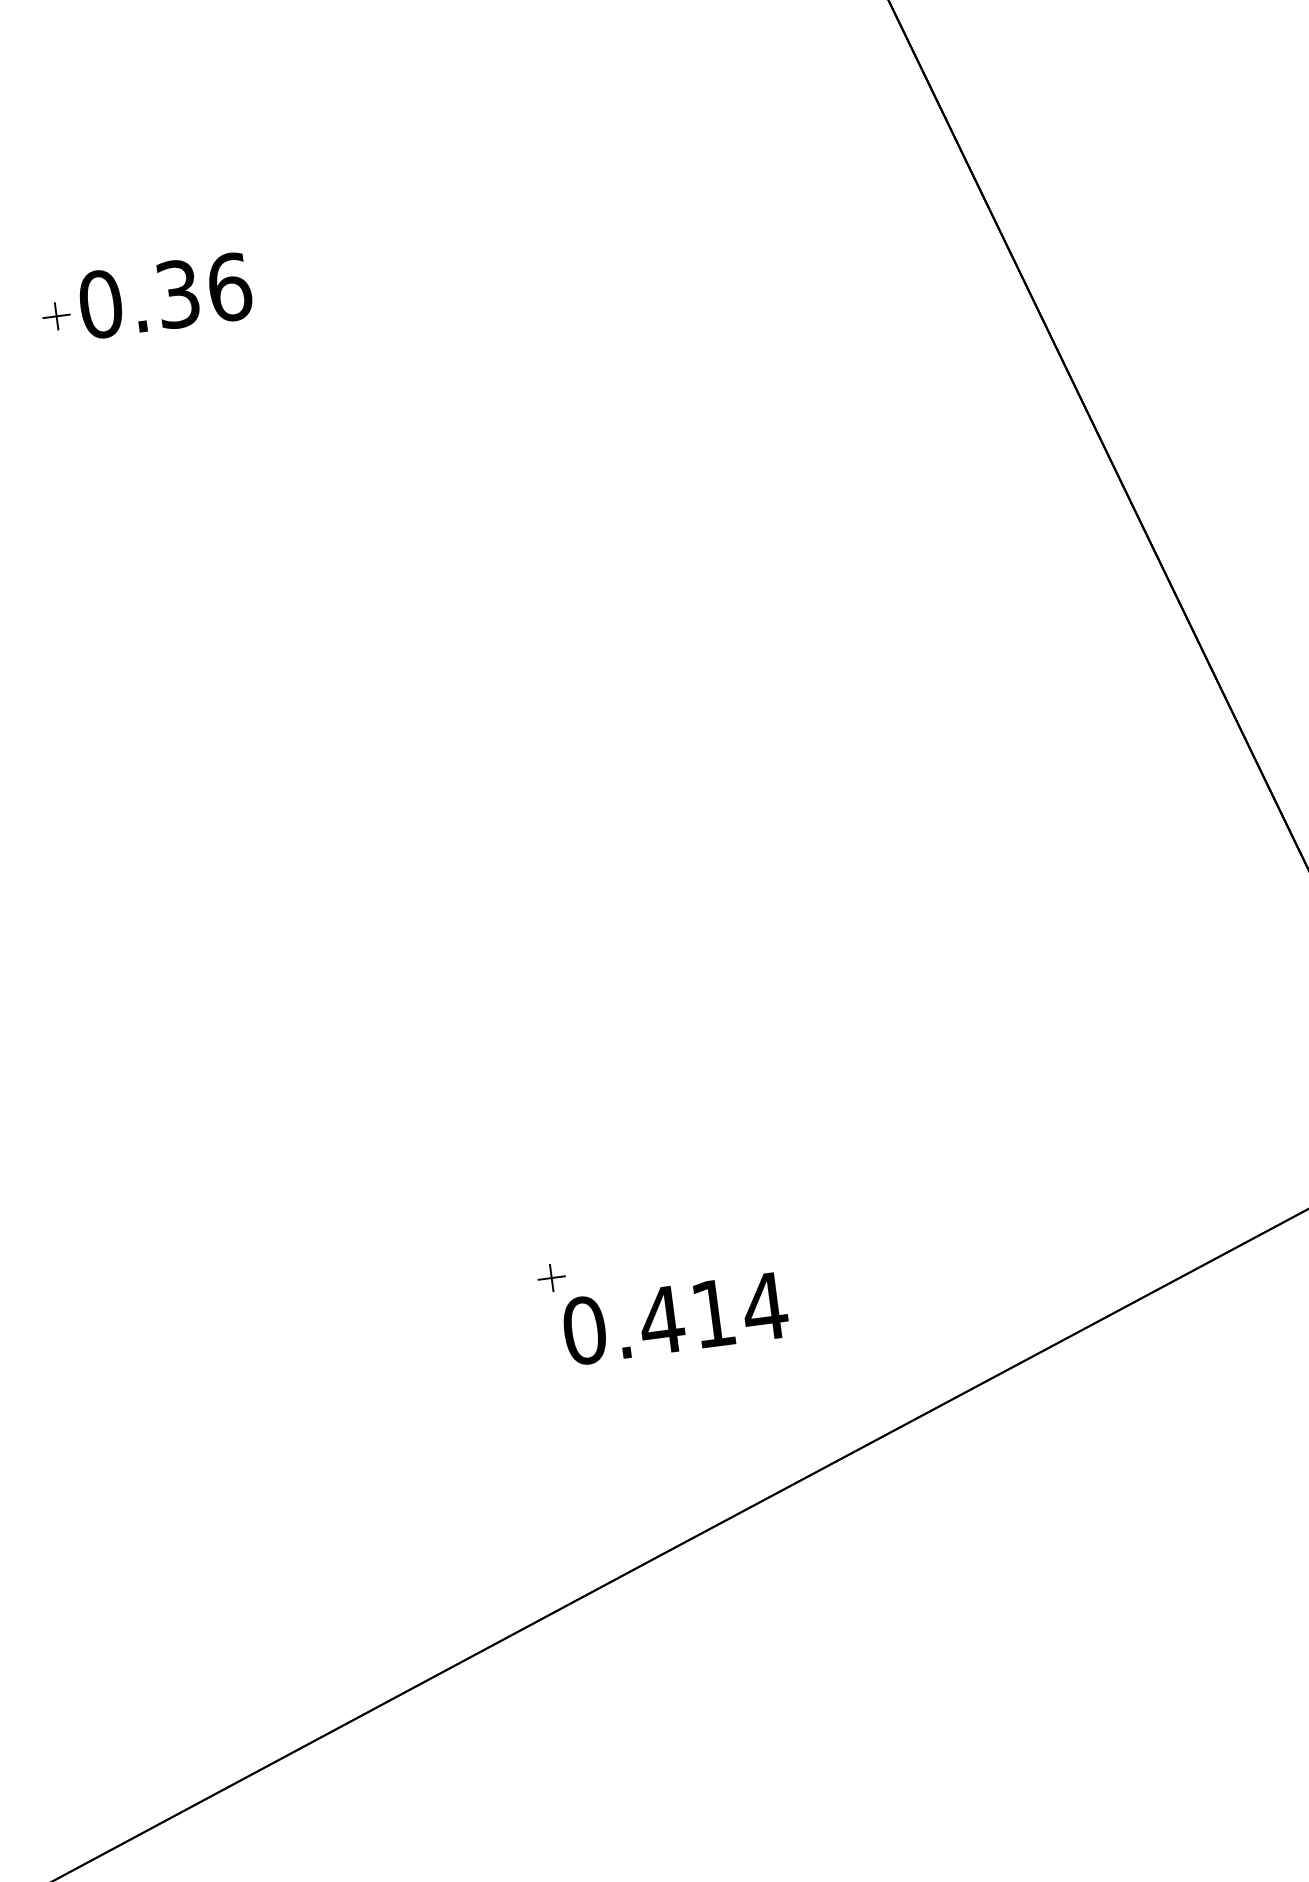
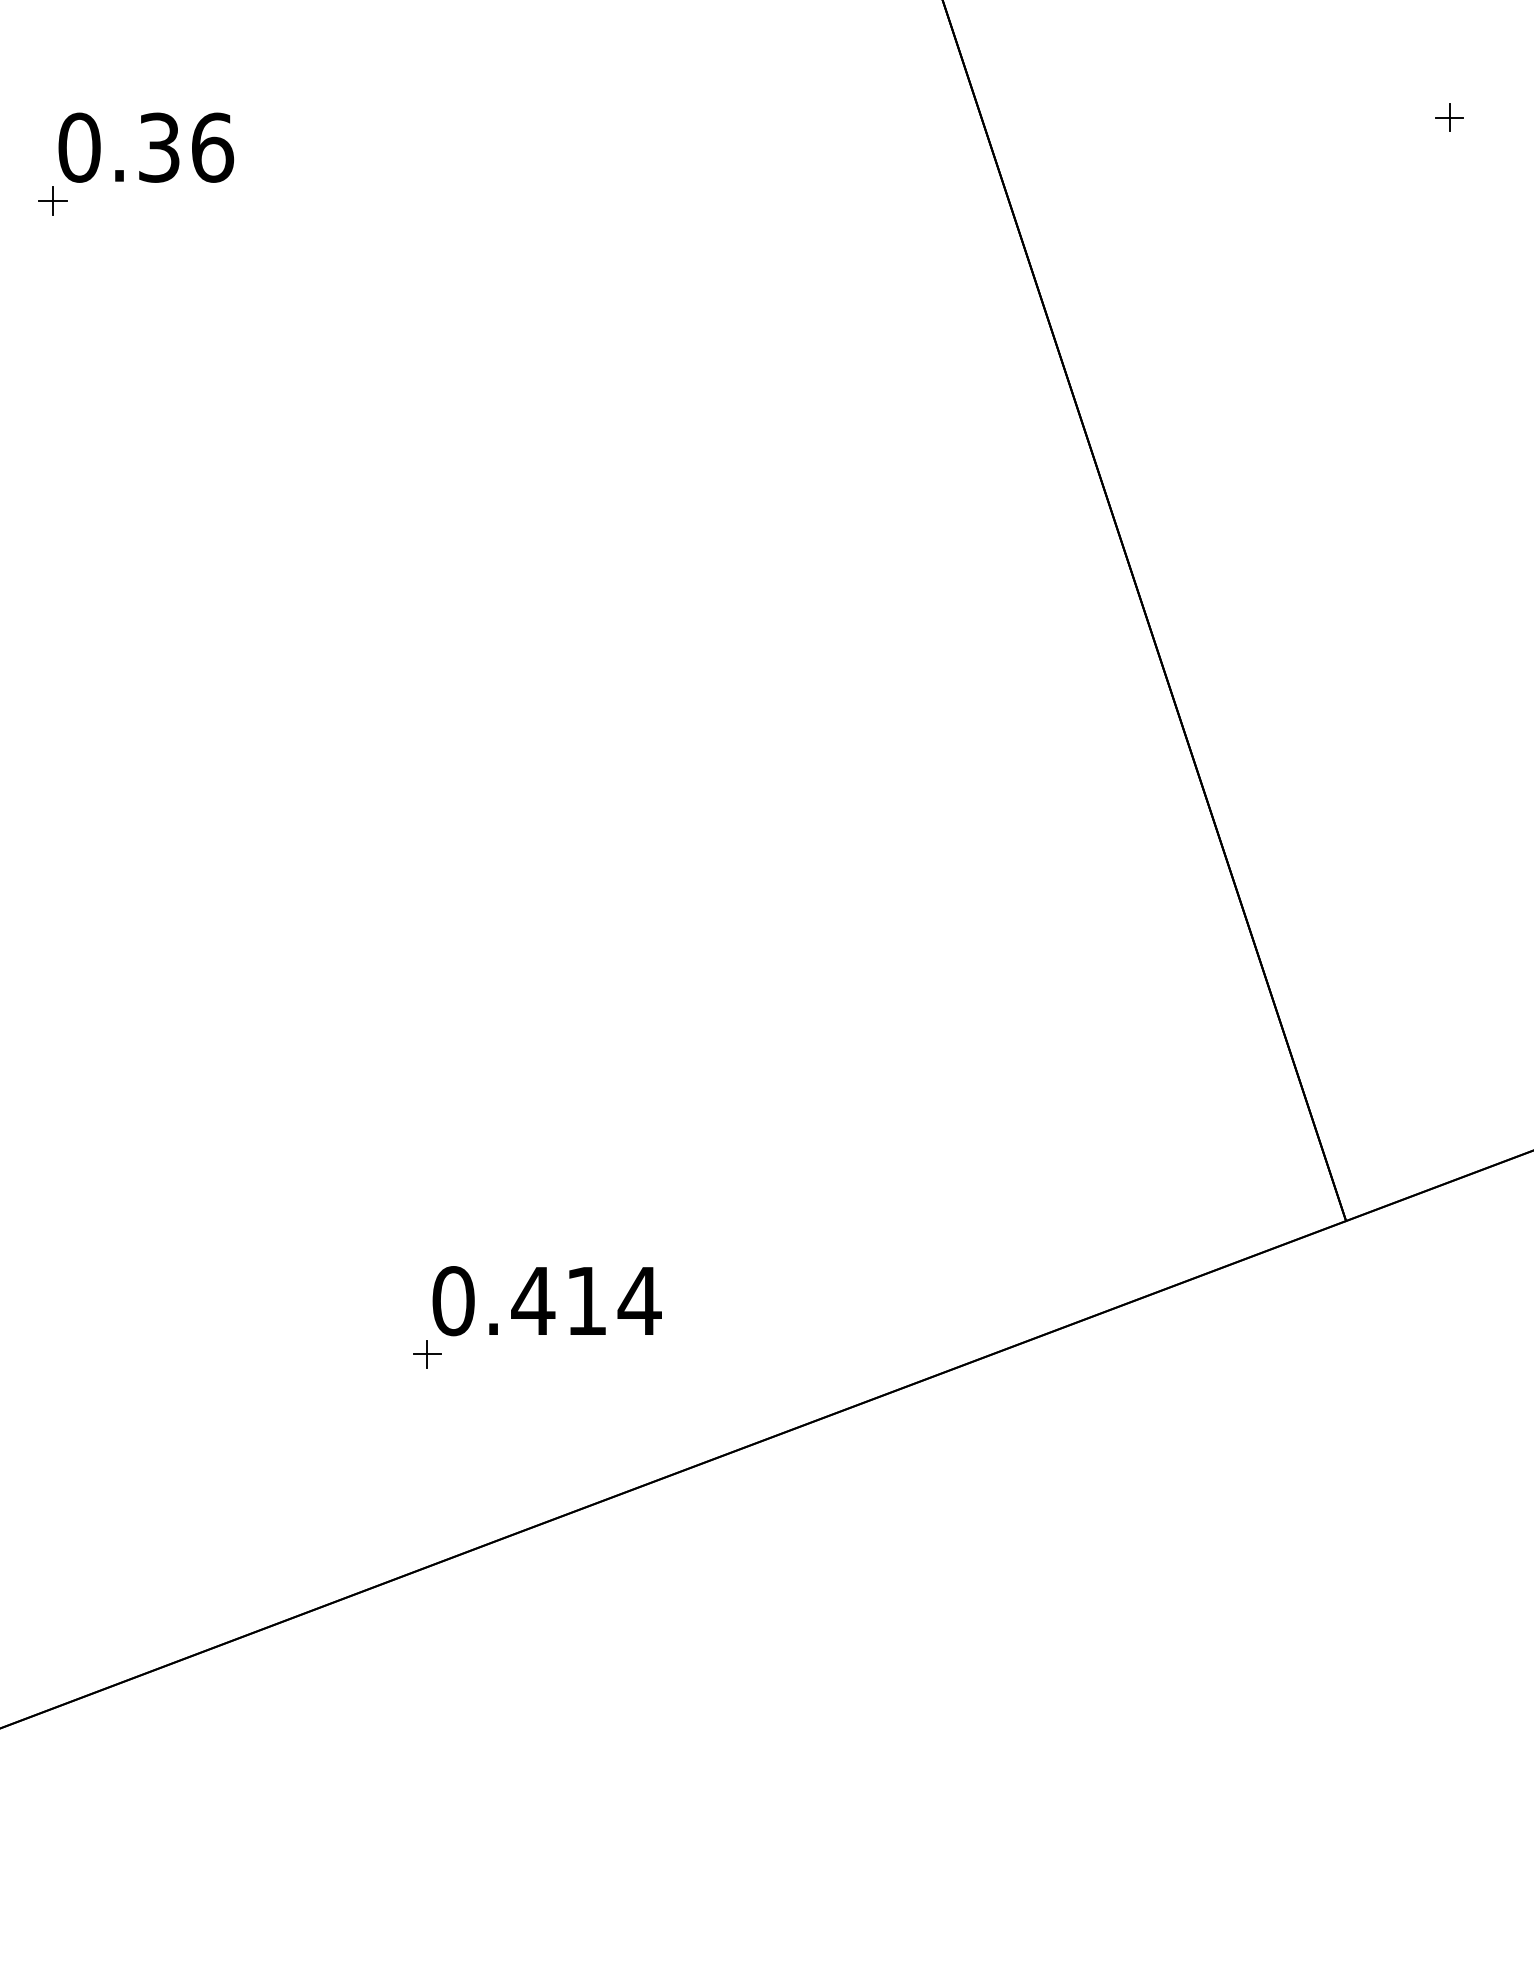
text: (165, 295) -> (146, 147), moved
part: (552, 1278) -> (427, 1354), moved

